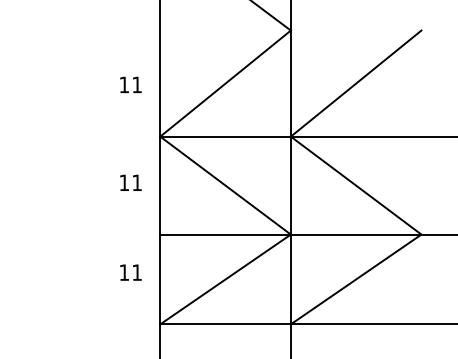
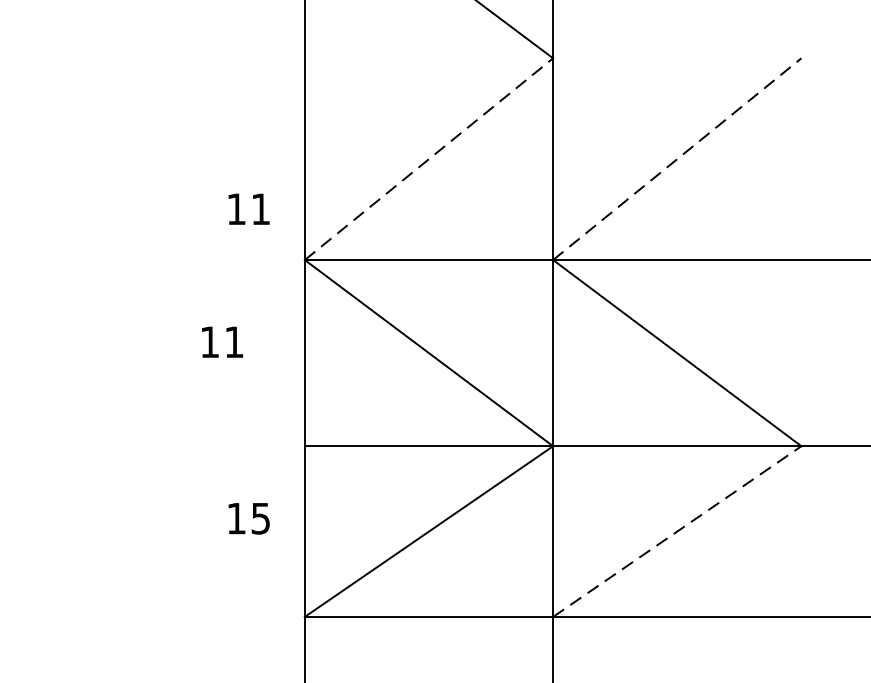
line: (225, 83) -> (428, 158), solid -> dashed
line: (356, 83) -> (677, 158), solid -> dashed
text: (130, 84) -> (248, 208), moved
text: (130, 182) -> (221, 341), moved
text: (136, 272) -> (259, 518), 11 -> 15
line: (356, 279) -> (677, 531), solid -> dashed

